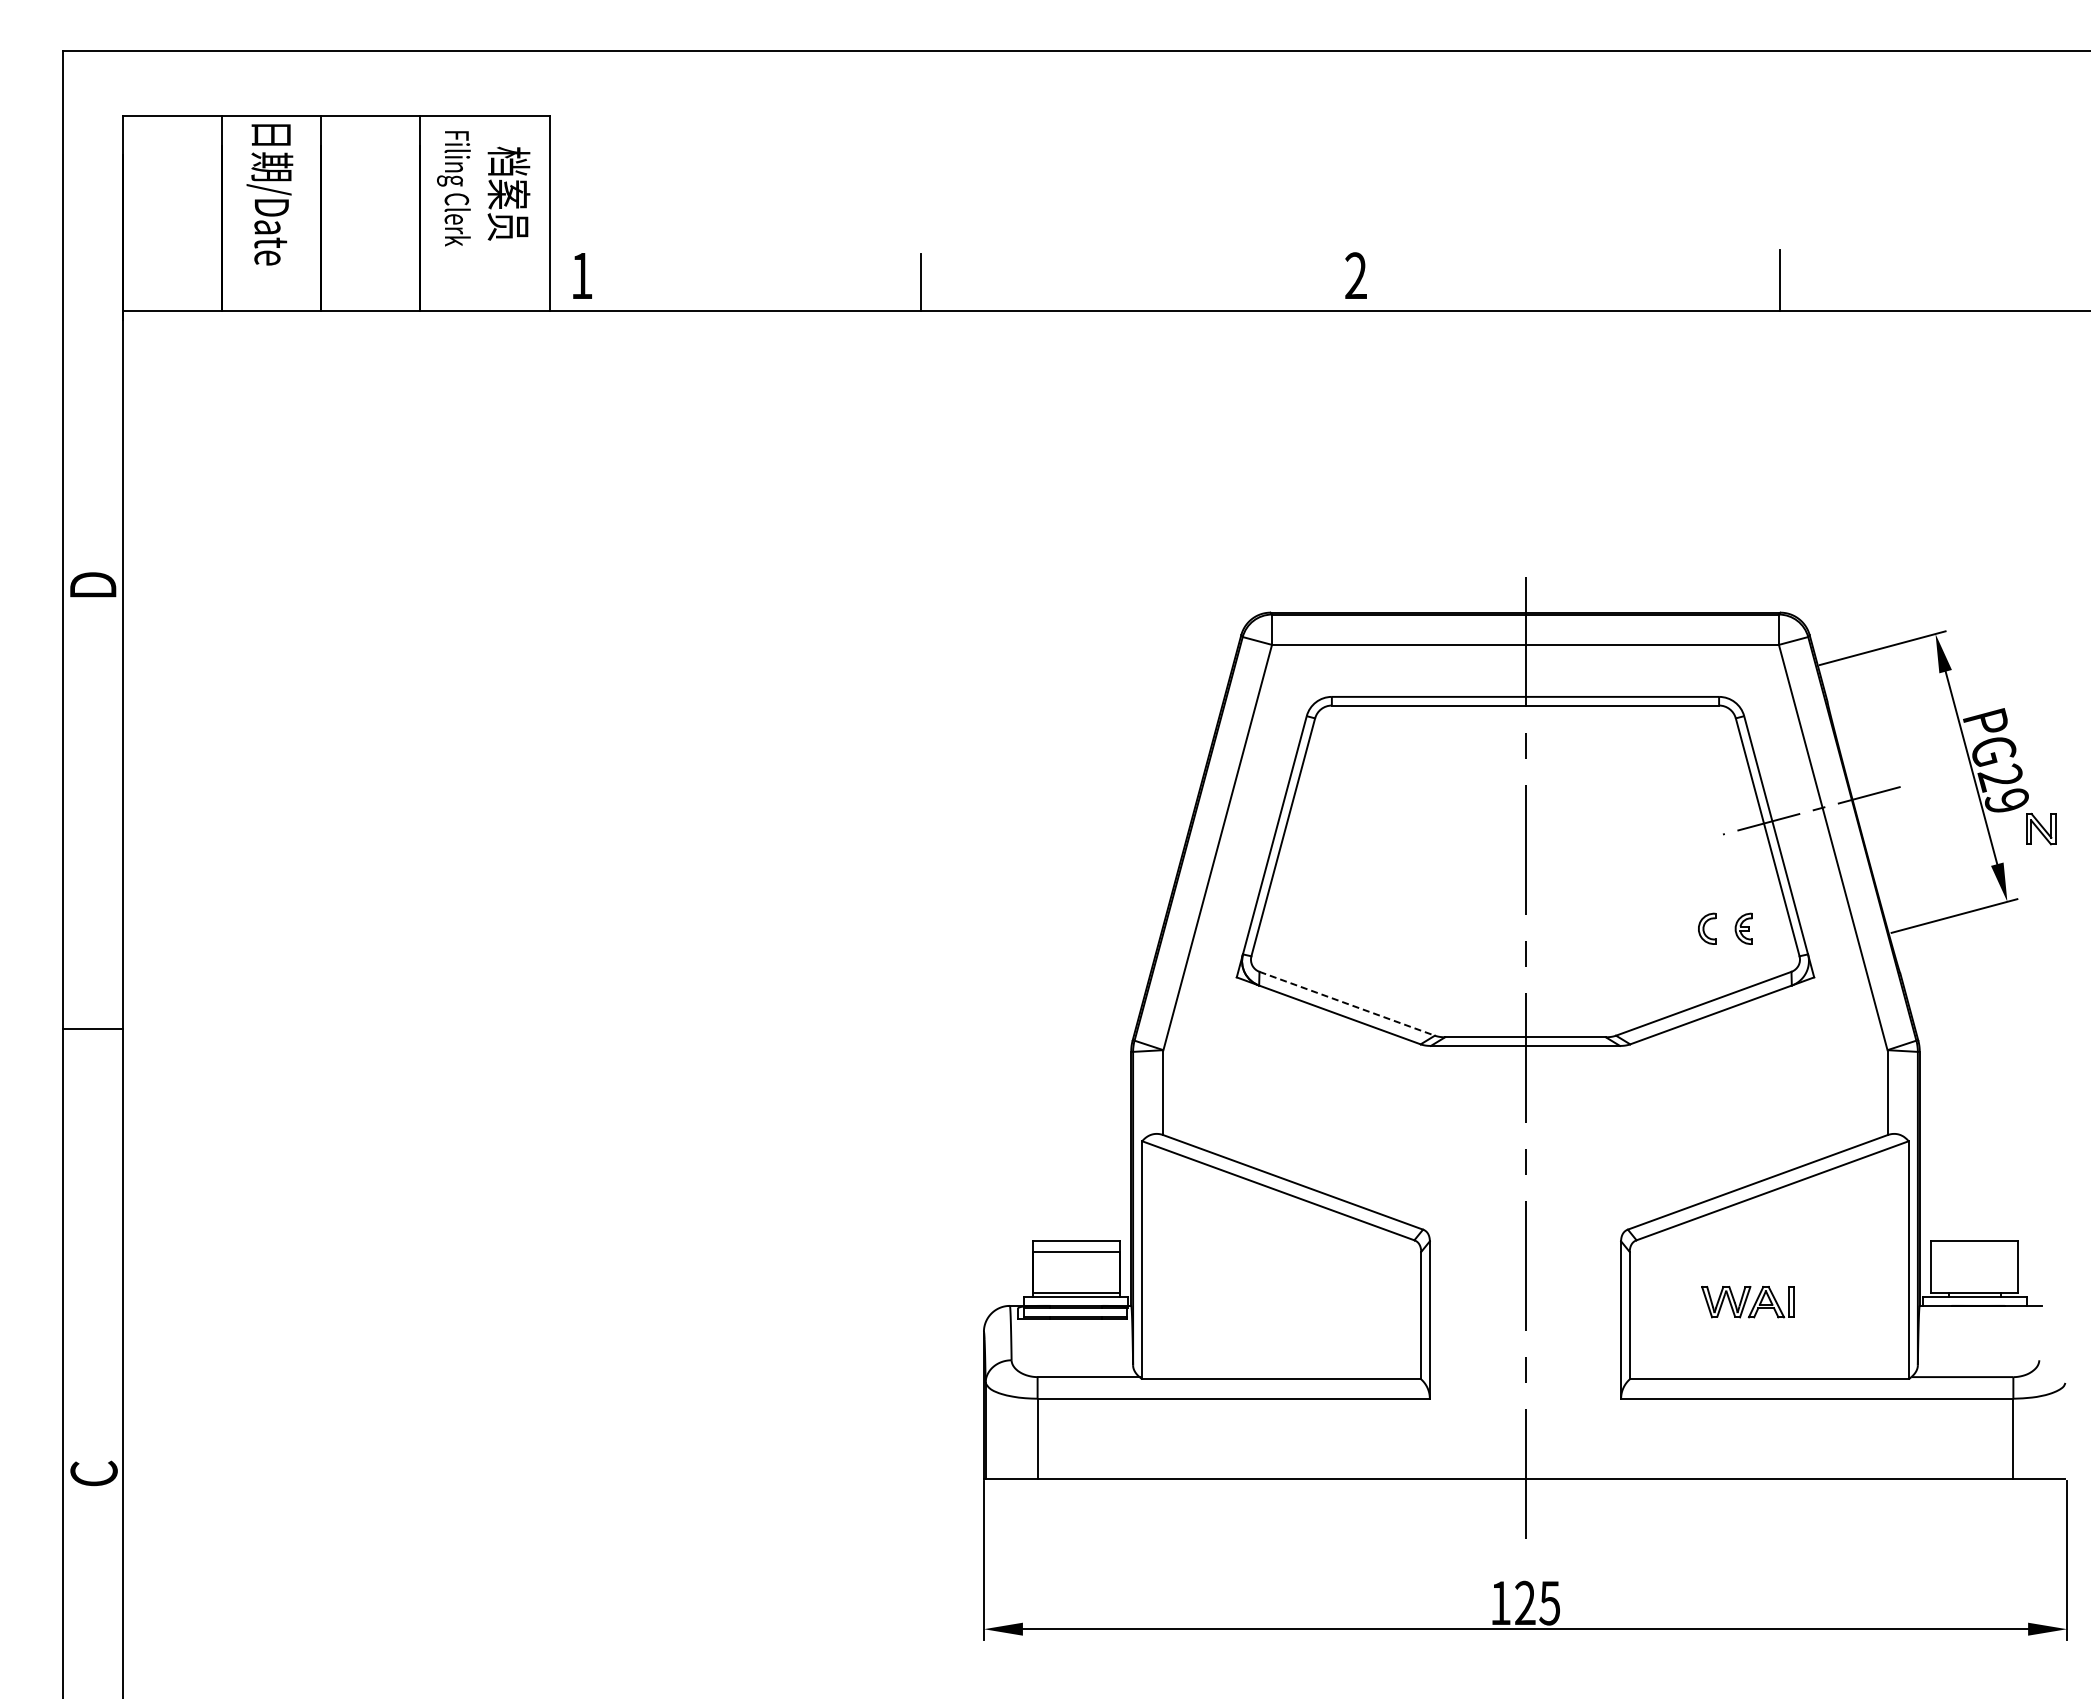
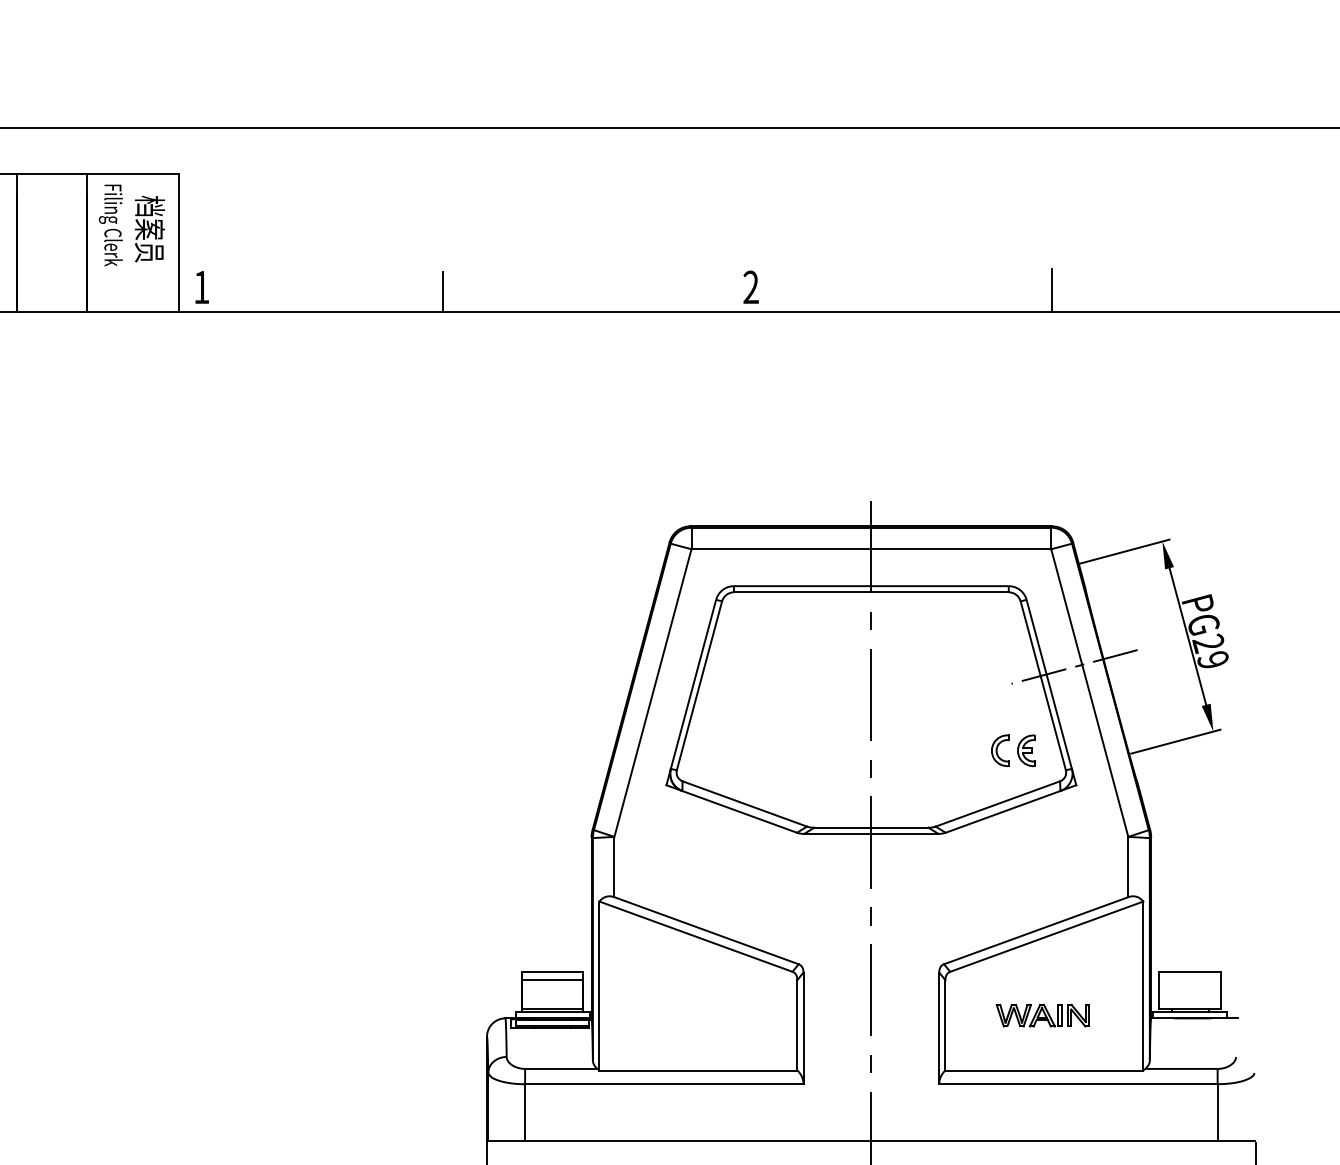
part: (2041, 828) -> (1078, 1015), moved
part: (1706, 928) -> (999, 750), size x1.43
part: (1743, 928) -> (1026, 750), size x1.43
line: (1347, 1003) -> (745, 803), dashed -> solid

